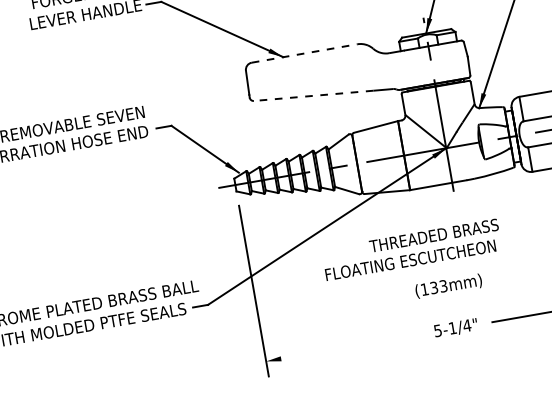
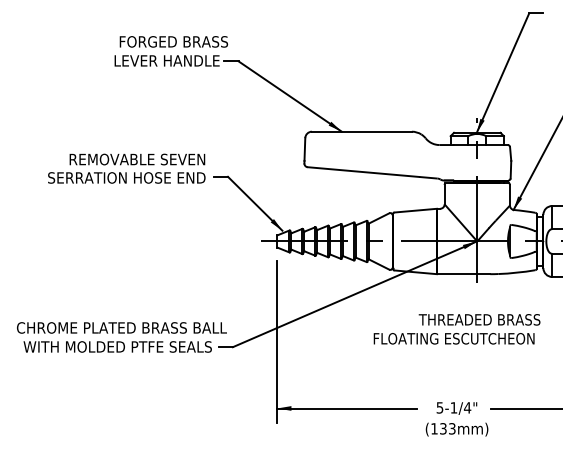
line: (304, 53) -> (361, 131), dashed -> solid
line: (313, 96) -> (363, 172), dashed -> solid
text: (411, 250) -> (456, 329), moved
text: (448, 286) -> (456, 429), moved
line: (340, 348) -> (347, 408), added

